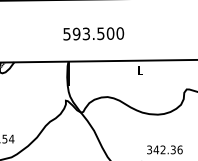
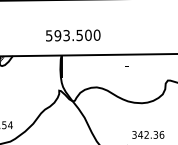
text: (93, 33) -> (73, 35), moved

